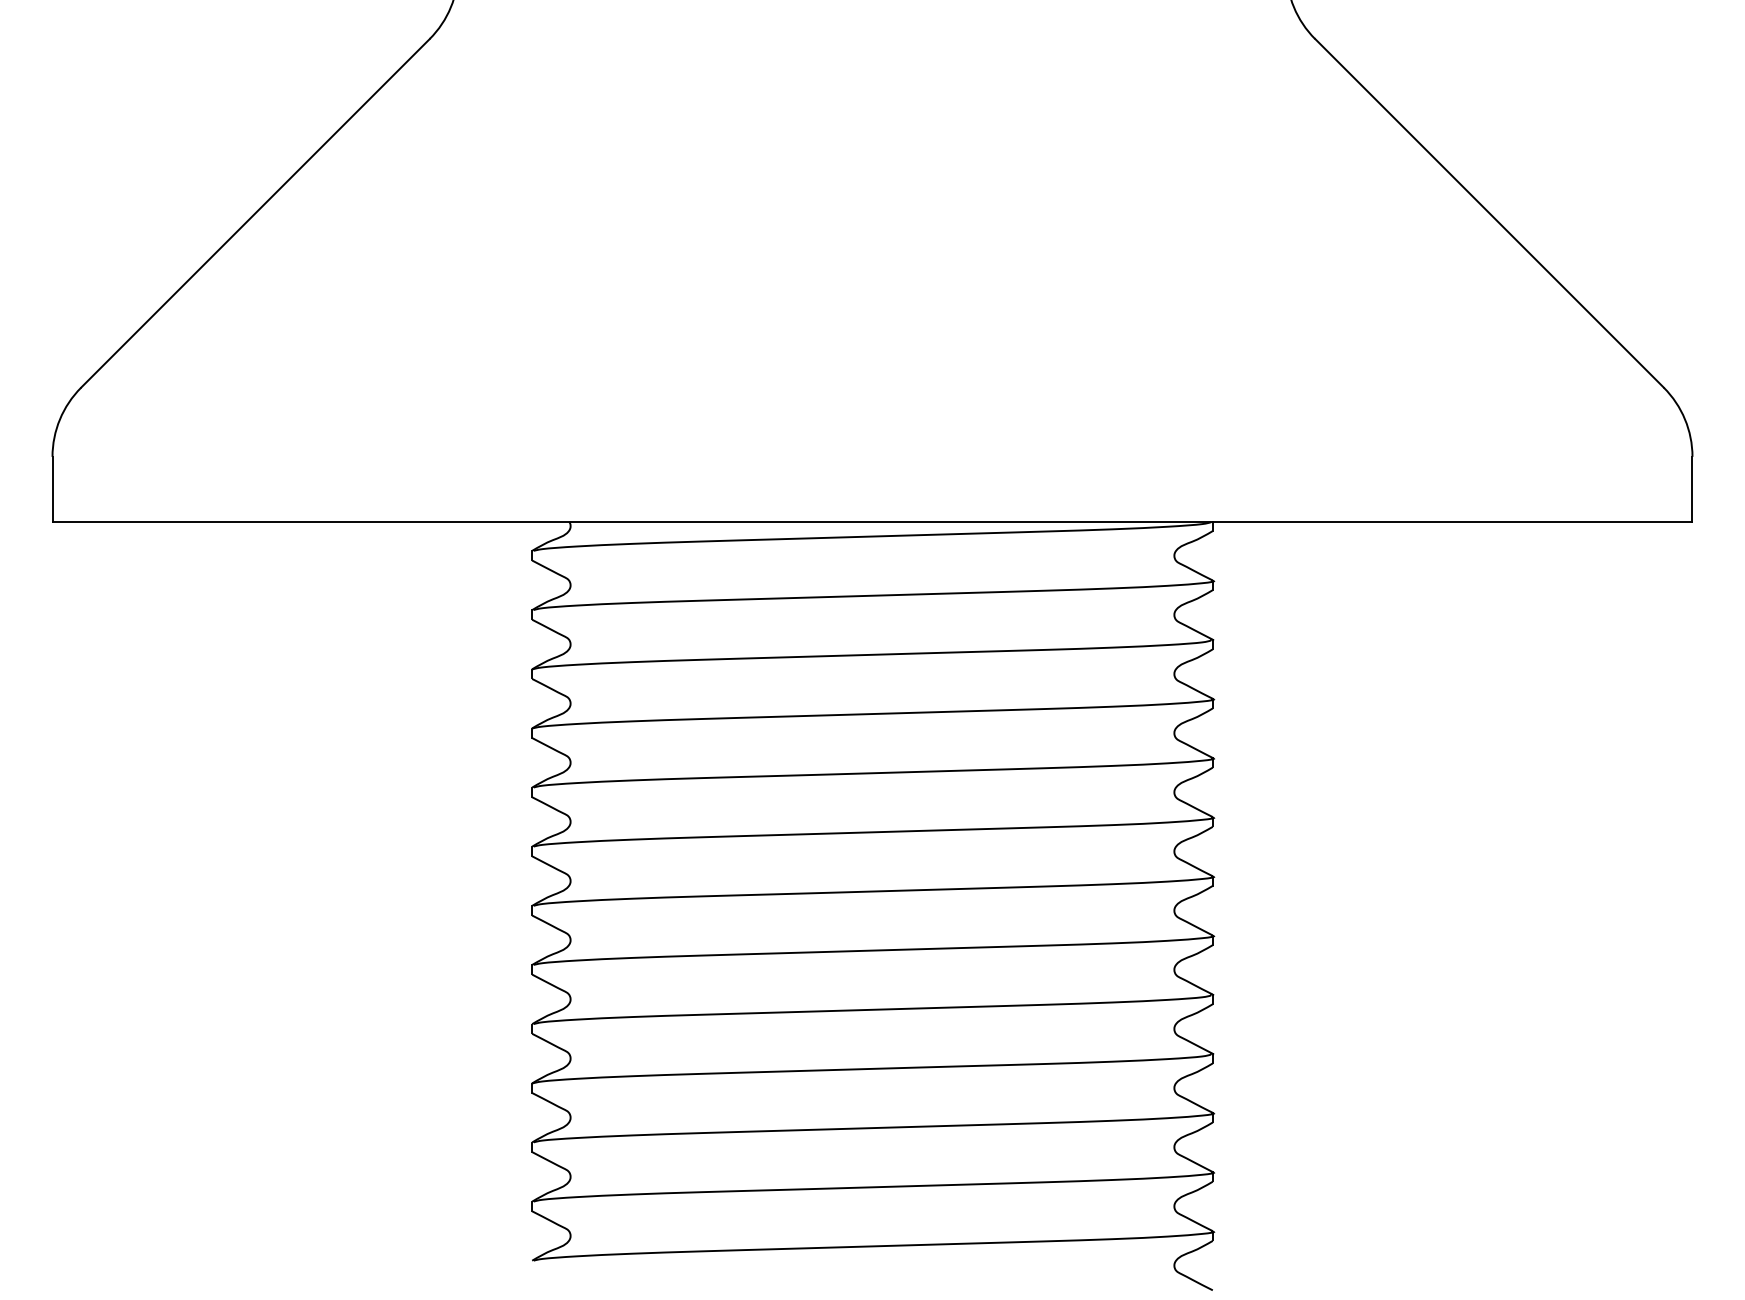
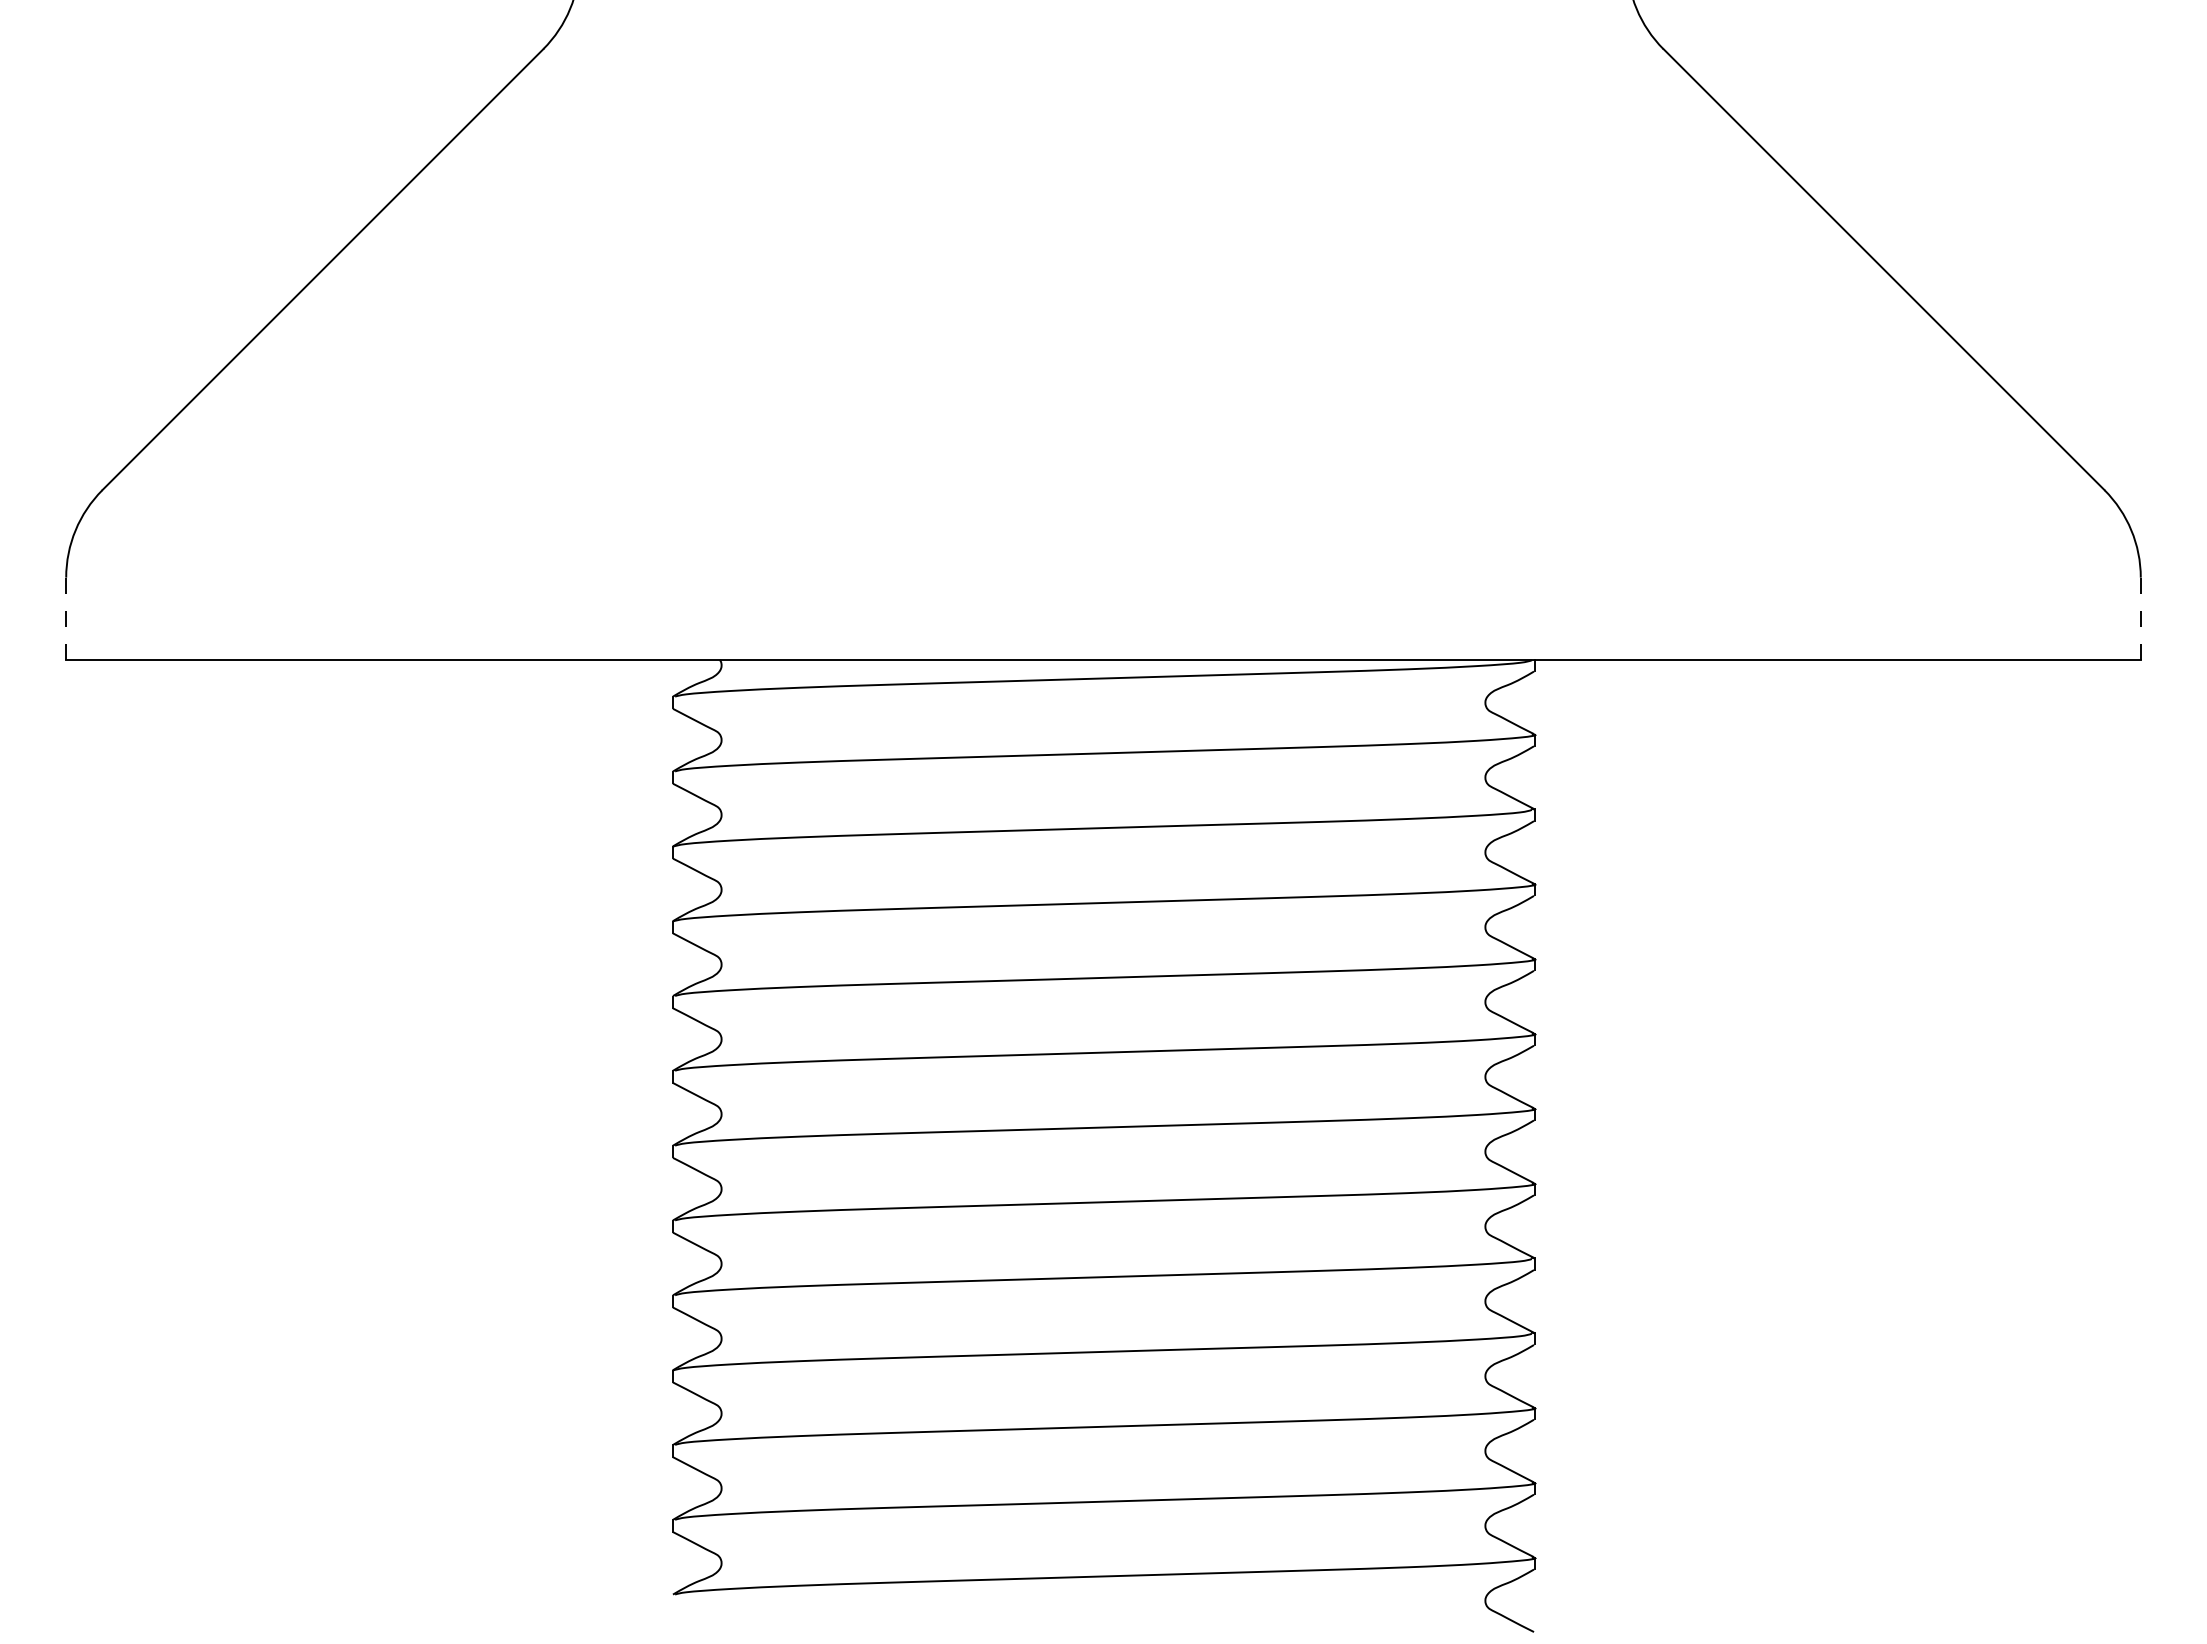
line: (52, 489) -> (66, 619), solid -> dashed
line: (1692, 489) -> (2140, 618), solid -> dashed

